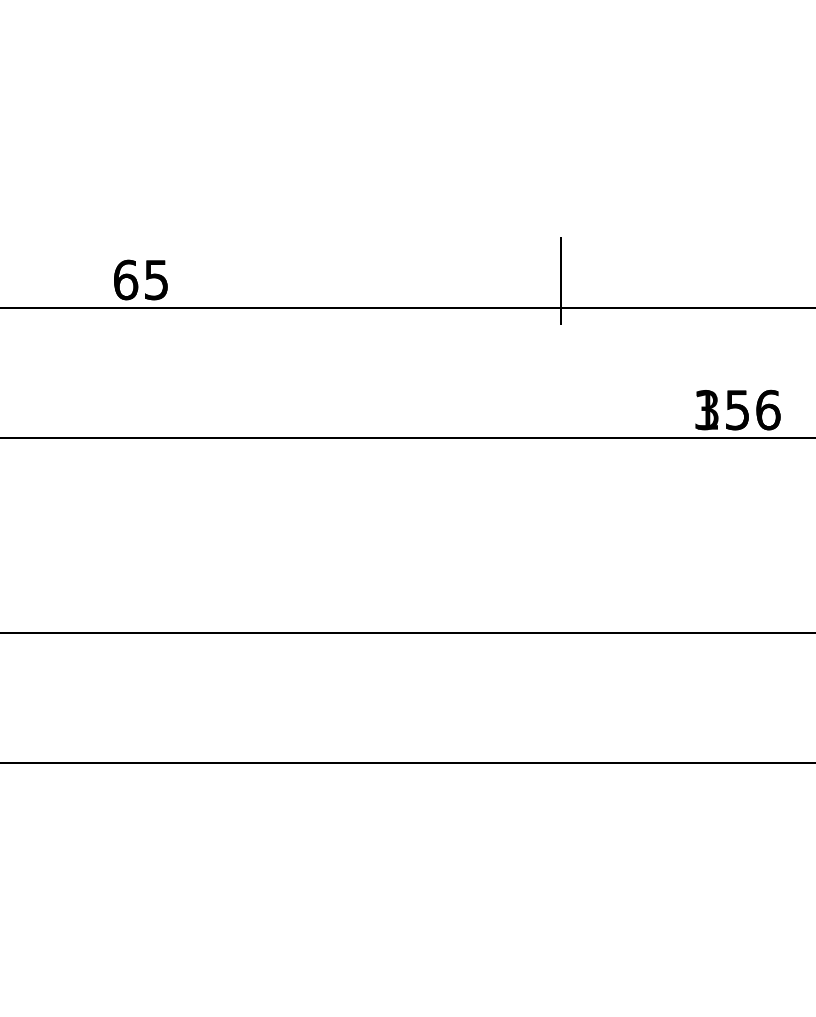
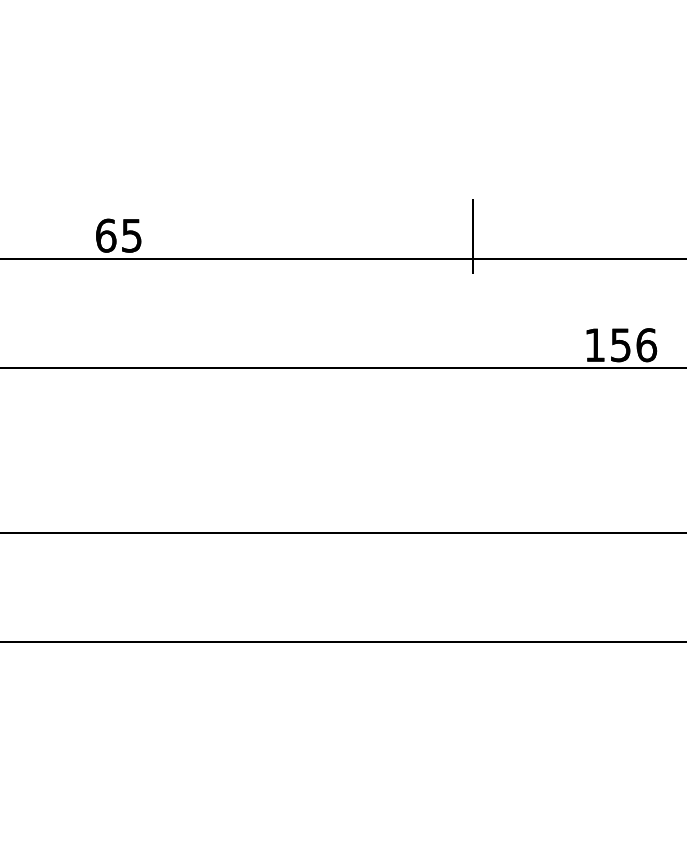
text: (706, 410) -> (594, 345), 356 -> 156

